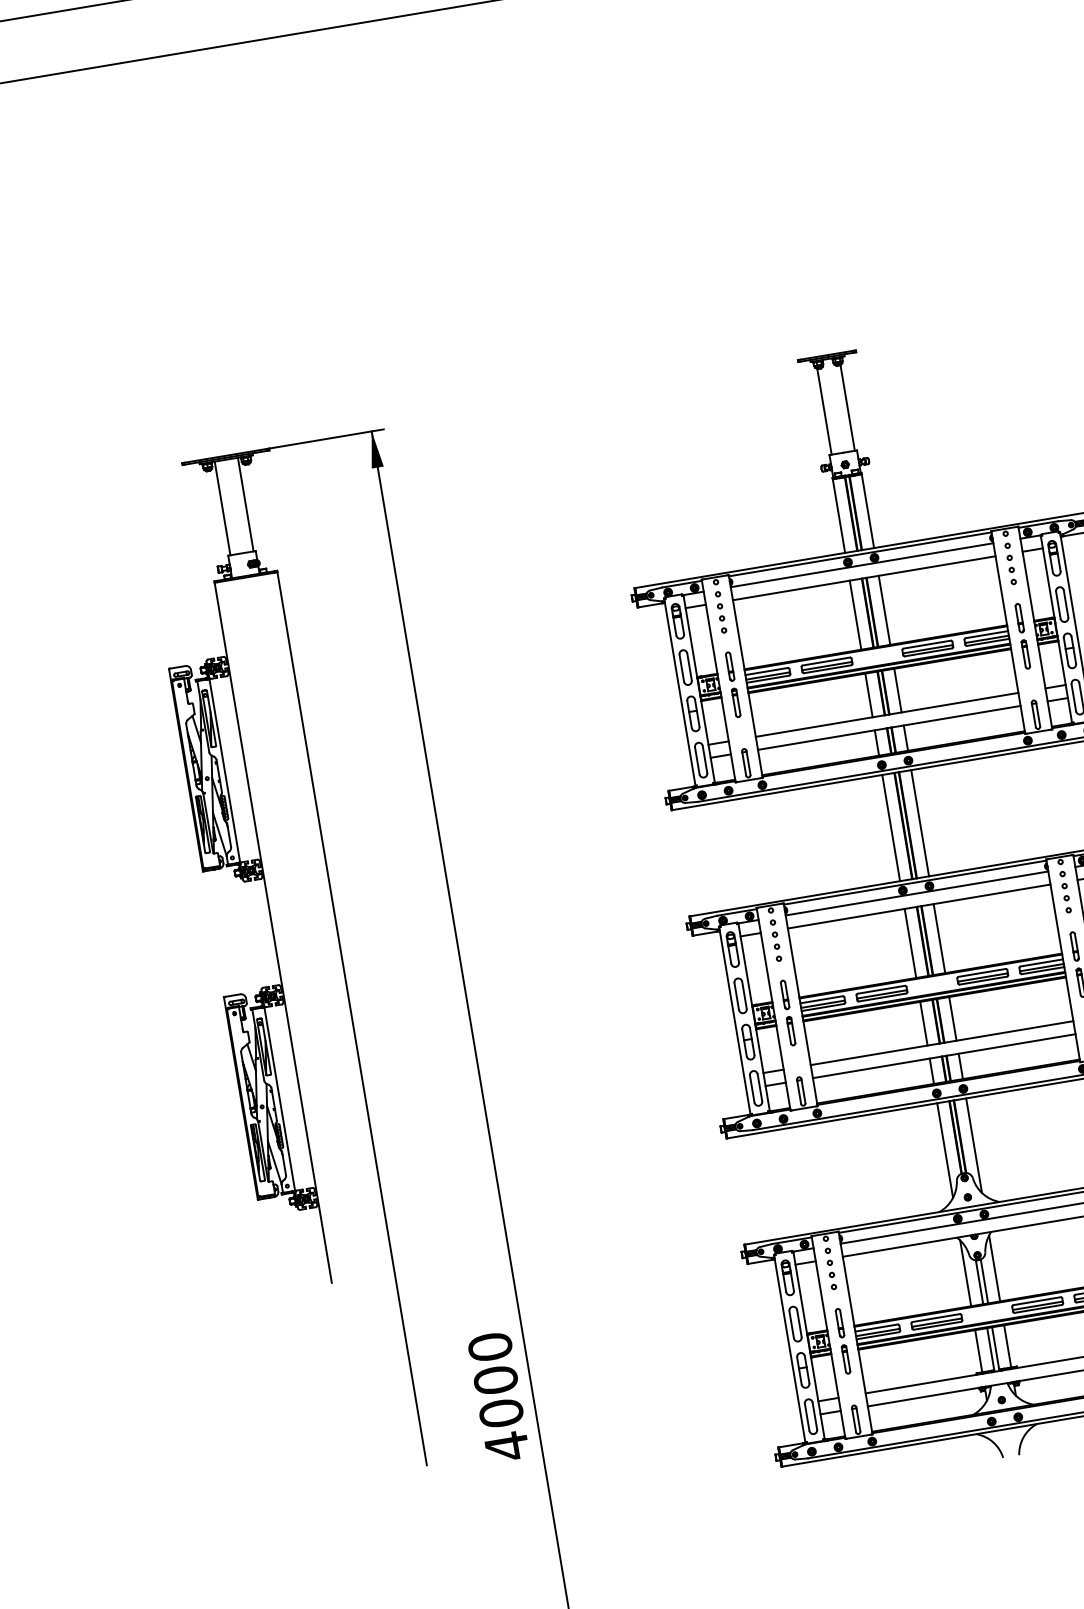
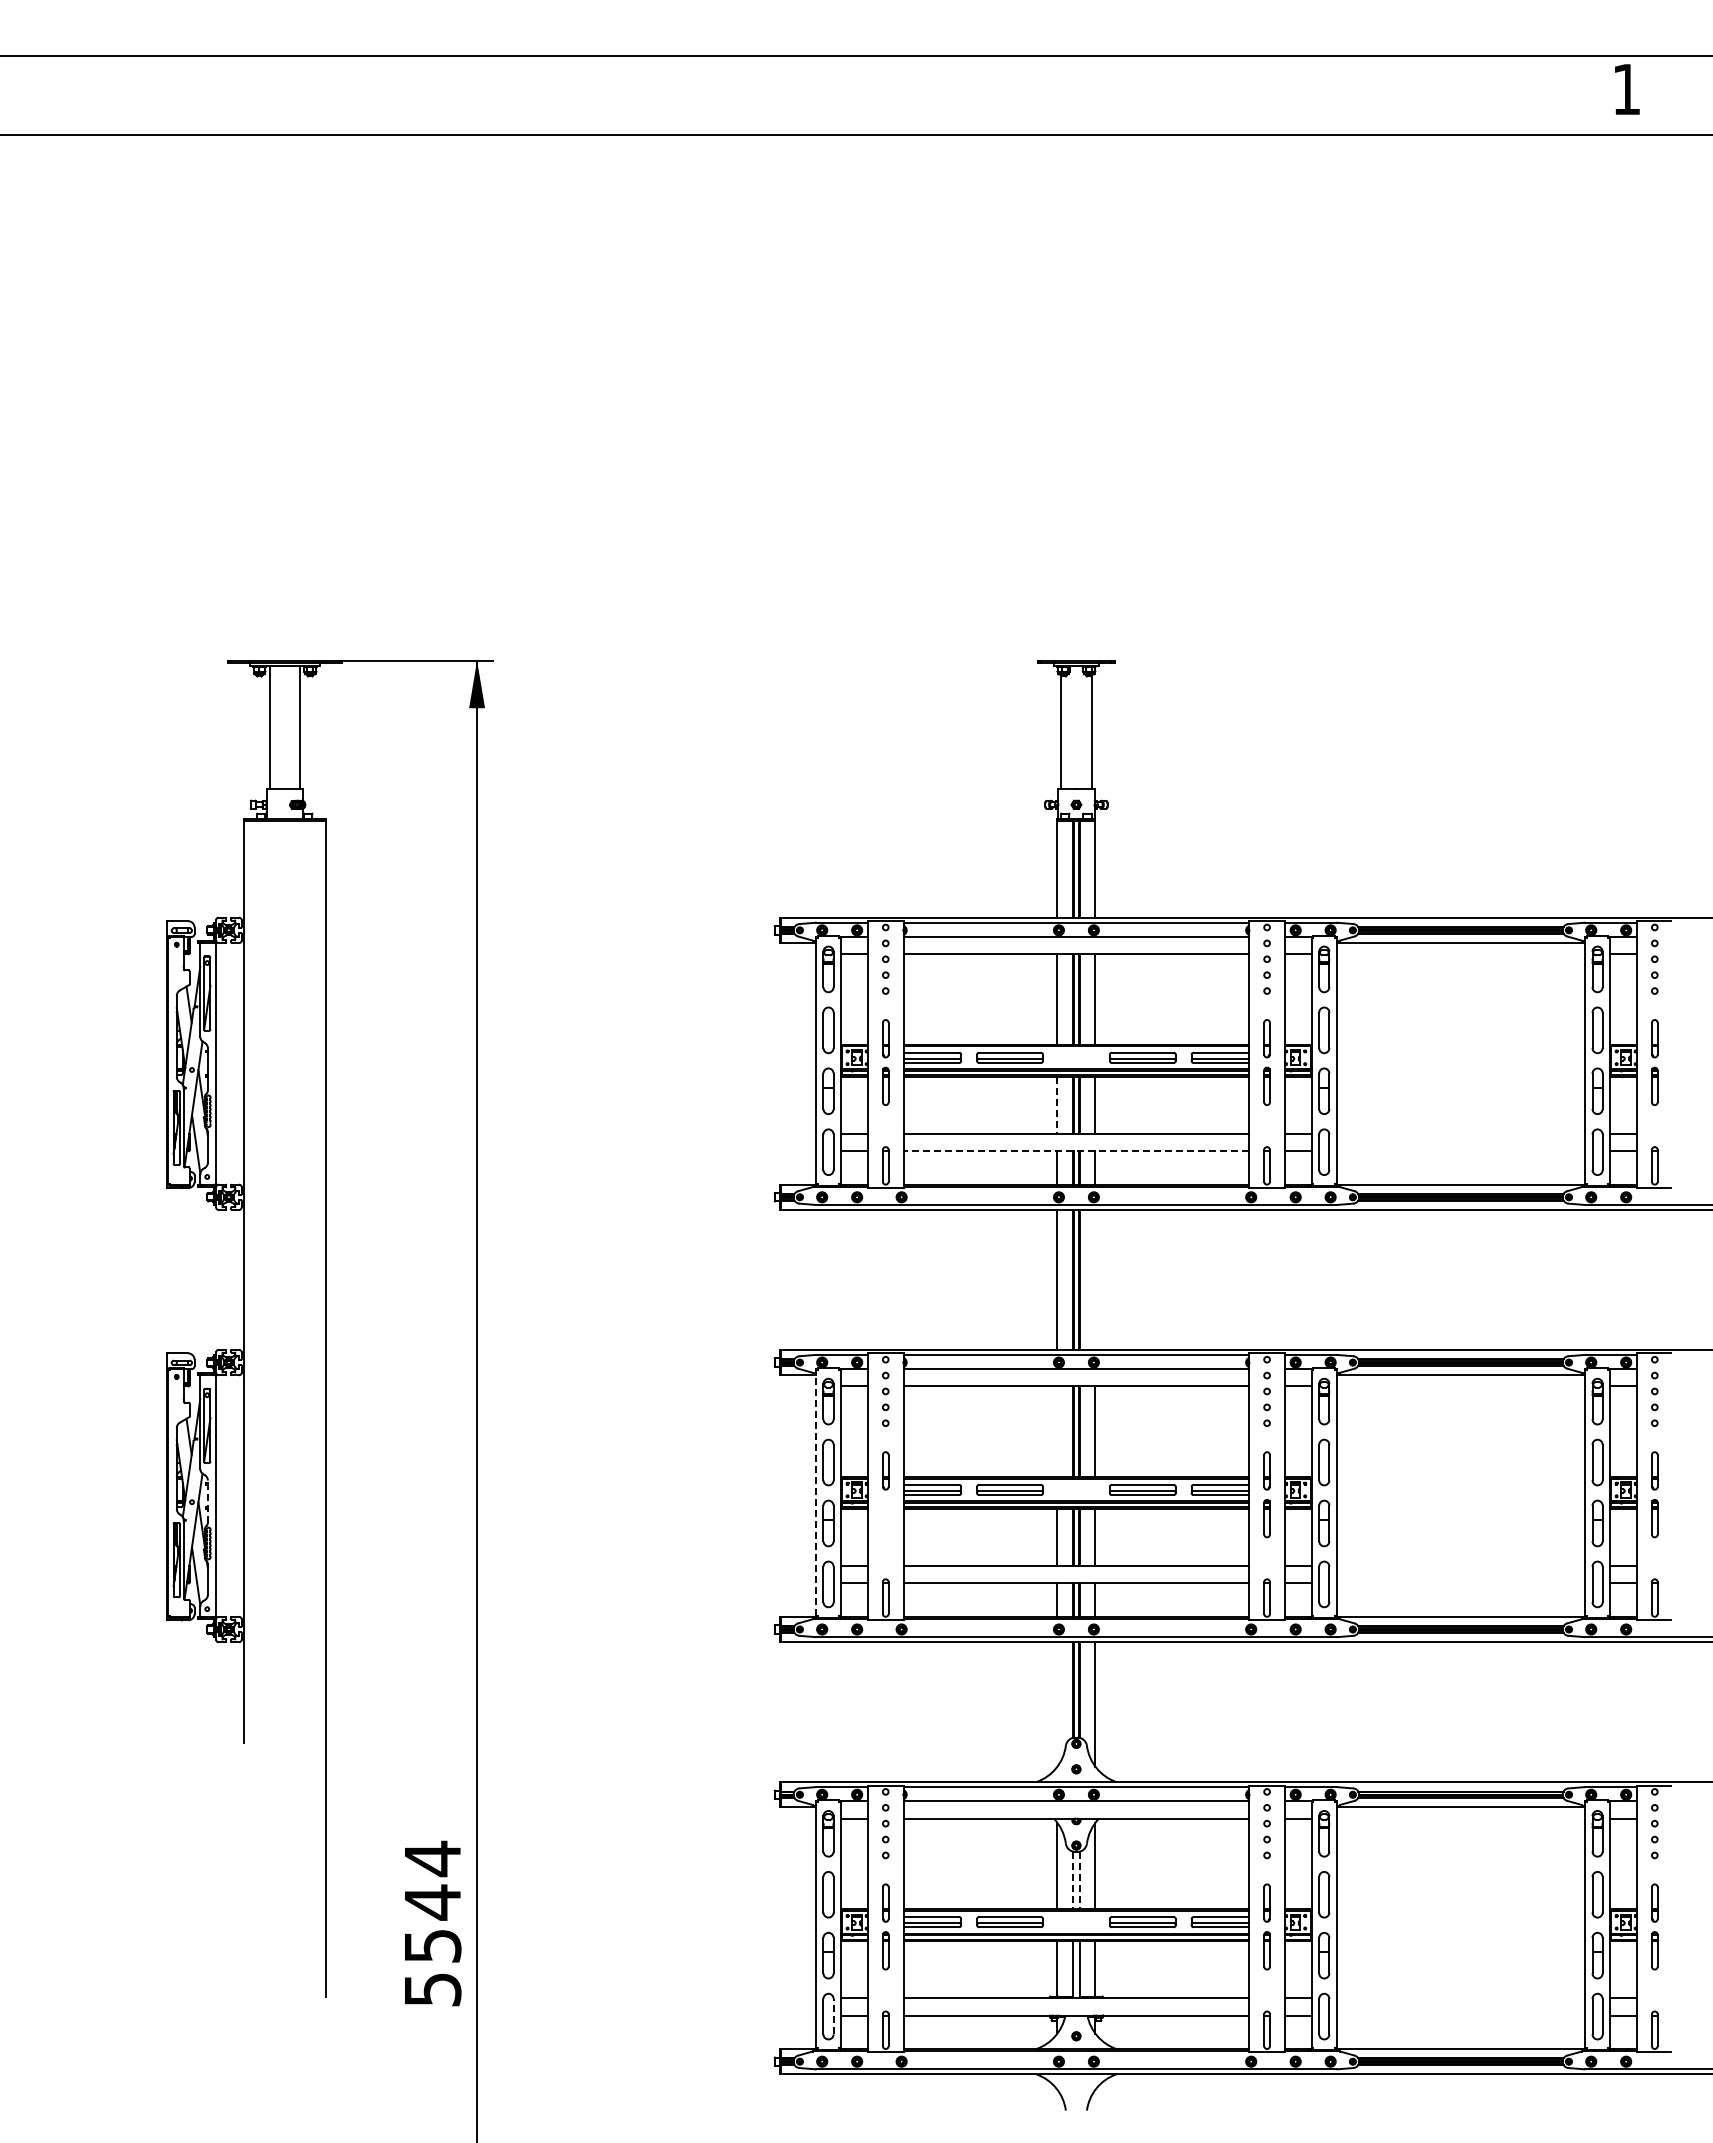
line: (869, 695) -> (1057, 1105), solid -> dashed
line: (889, 728) -> (1076, 1151), solid -> dashed
line: (920, 822) -> (1095, 1279), removed
line: (910, 943) -> (1057, 1431), removed
line: (734, 1020) -> (815, 1492), solid -> dashed
part: (790, 1031) -> (885, 1518), removed
line: (273, 1104) -> (207, 1501), solid -> dashed
line: (945, 1150) -> (1057, 1704), removed
line: (984, 1281) -> (1079, 1880), solid -> dashed
line: (979, 1282) -> (1073, 1880), solid -> dashed
text: (498, 1397) -> (432, 1924), 4000 -> 5544
line: (814, 1415) -> (833, 2016), solid -> dashed

